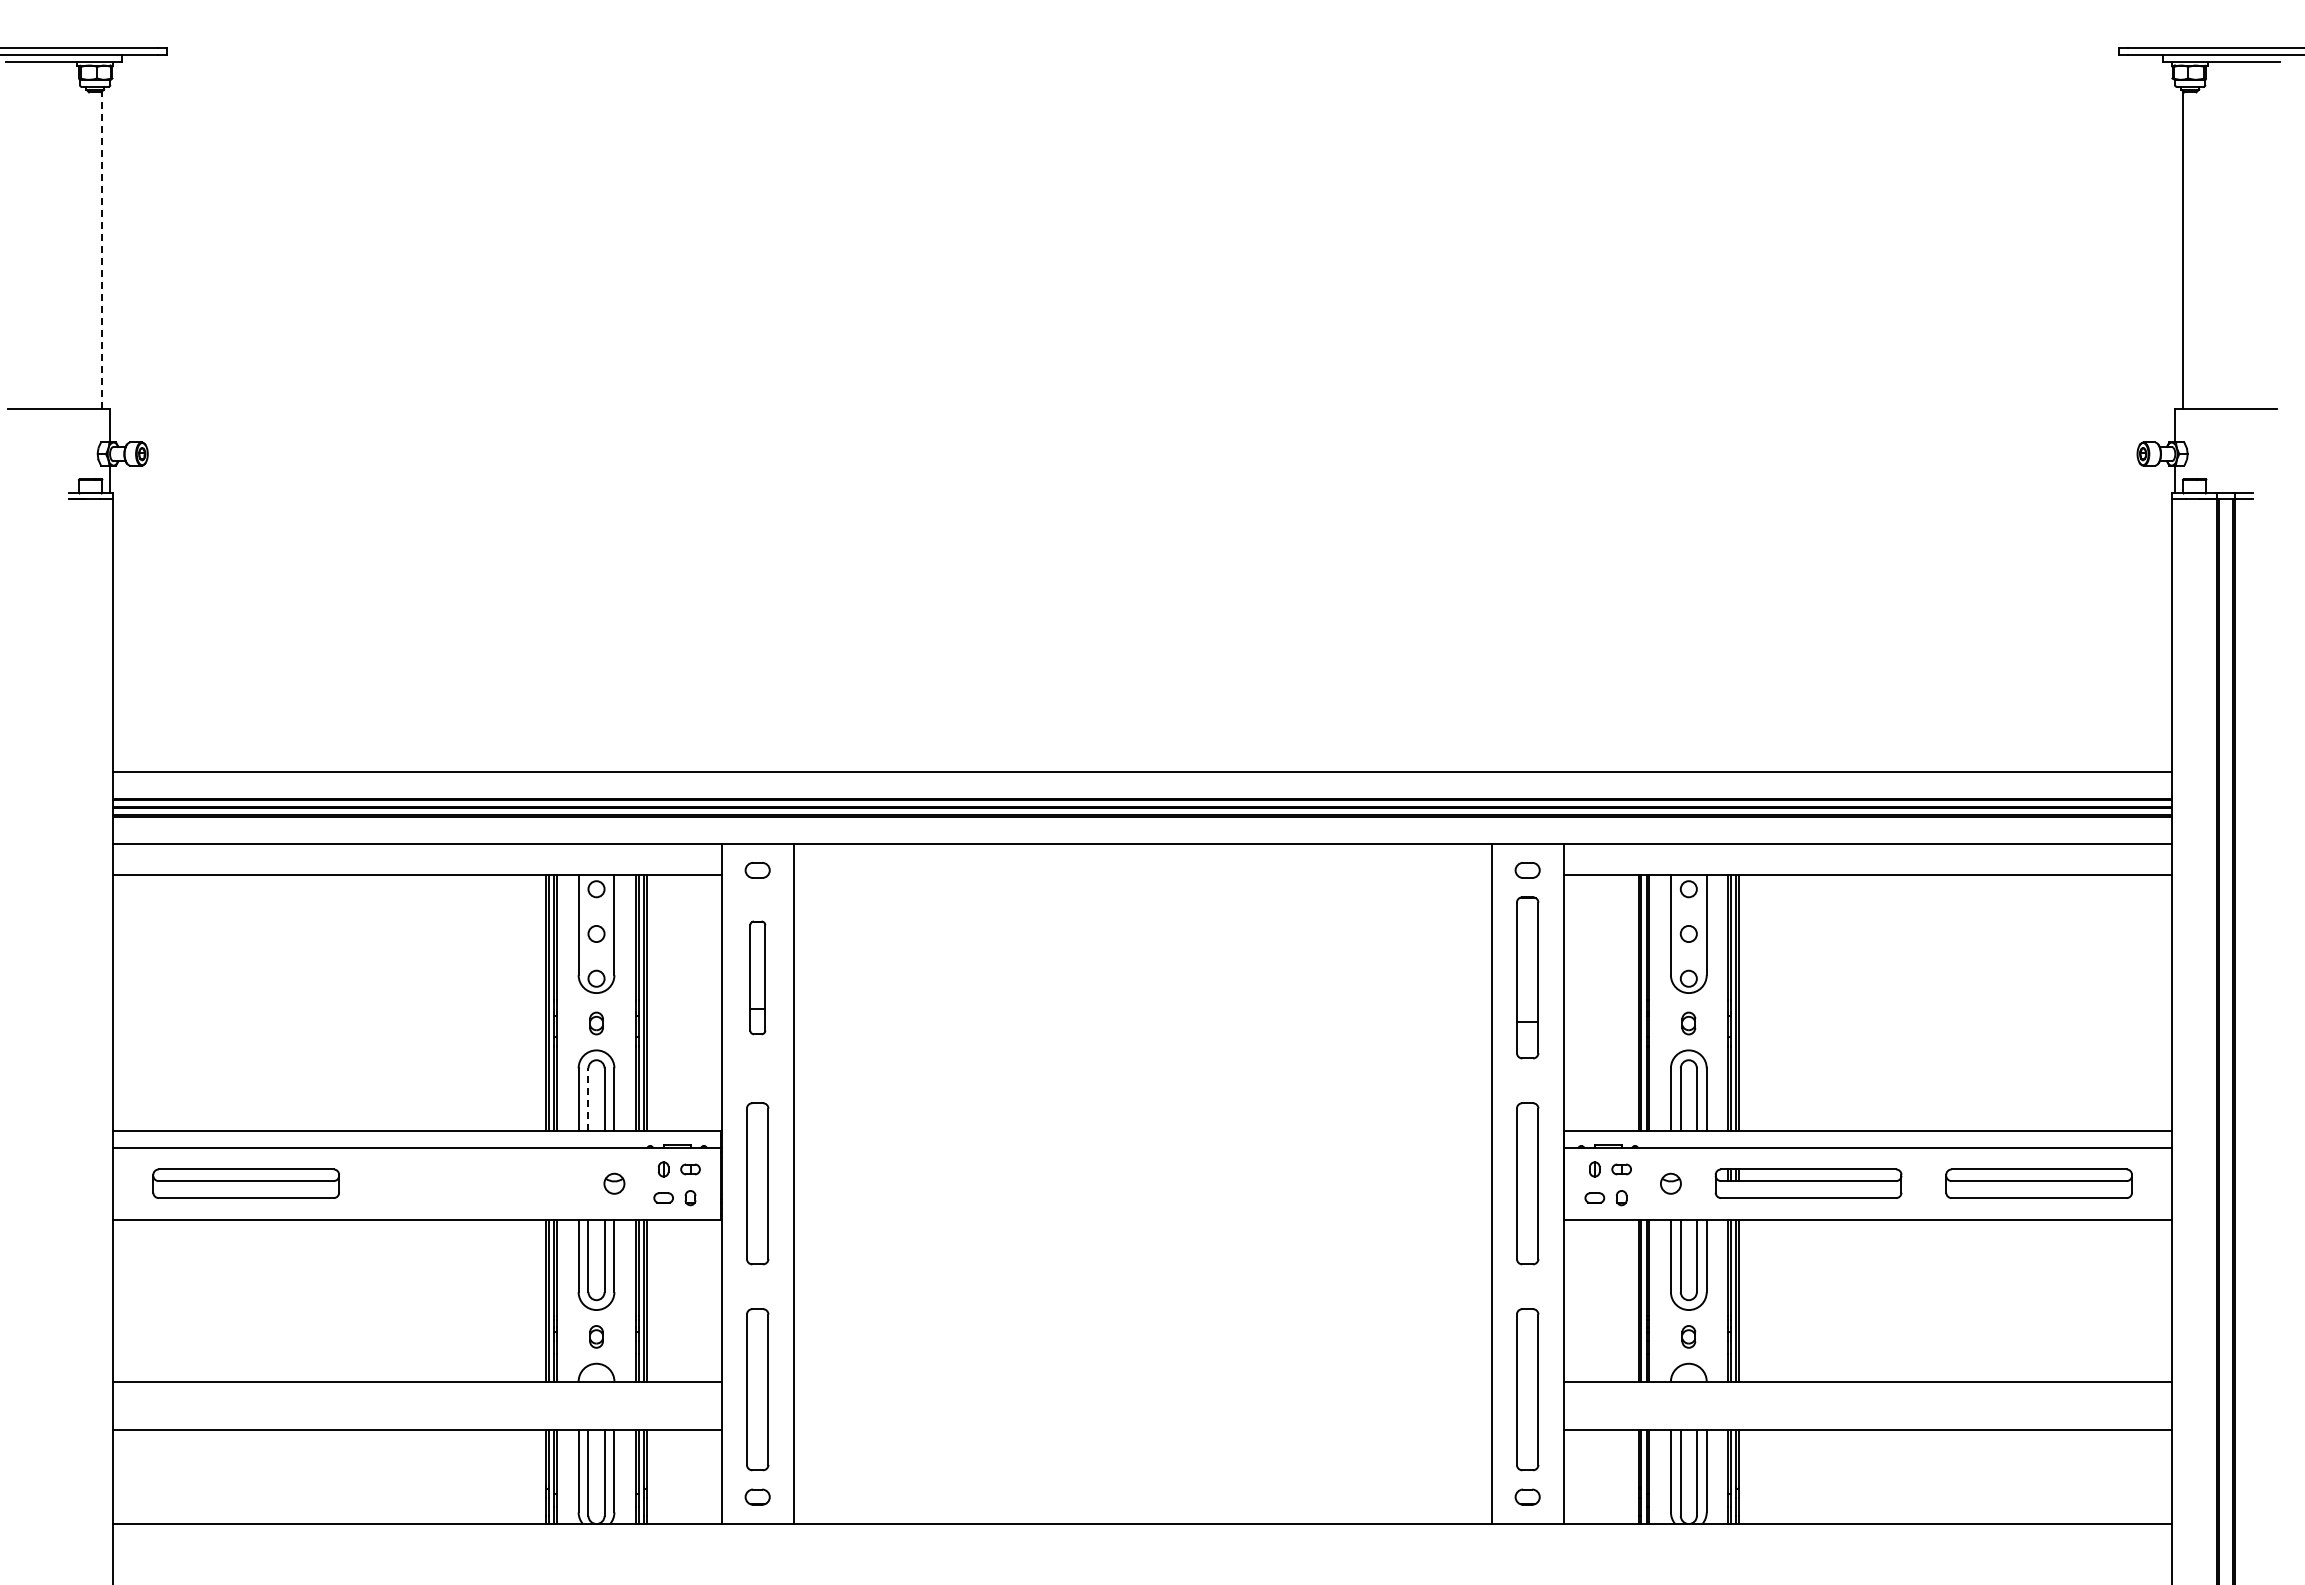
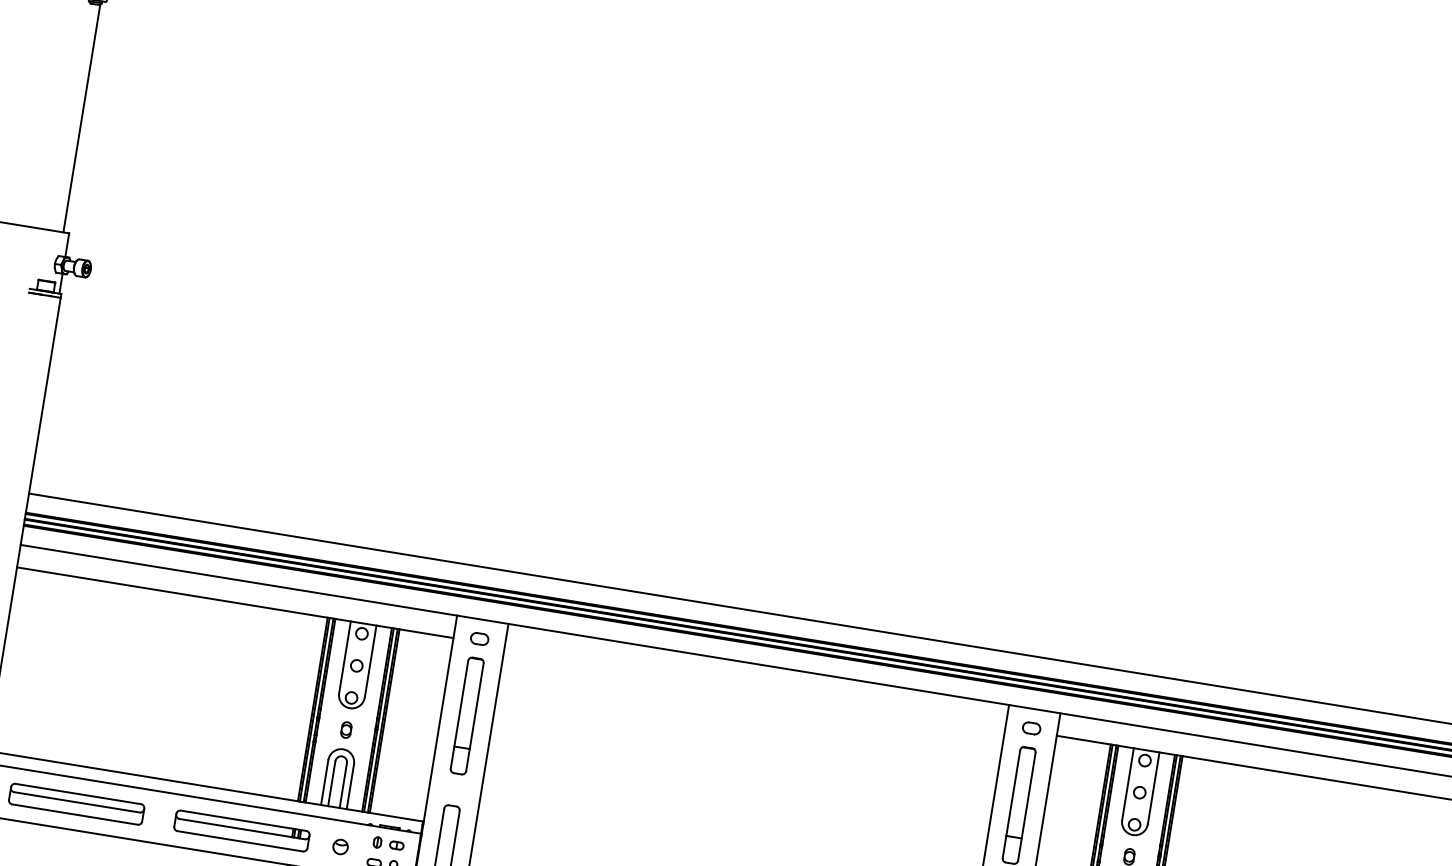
line: (102, 249) -> (82, 117), dashed -> solid
part: (757, 977) -> (467, 715), size x1.43
line: (588, 1099) -> (331, 783), dashed -> solid
part: (476, 1183) -> (241, 830), added

